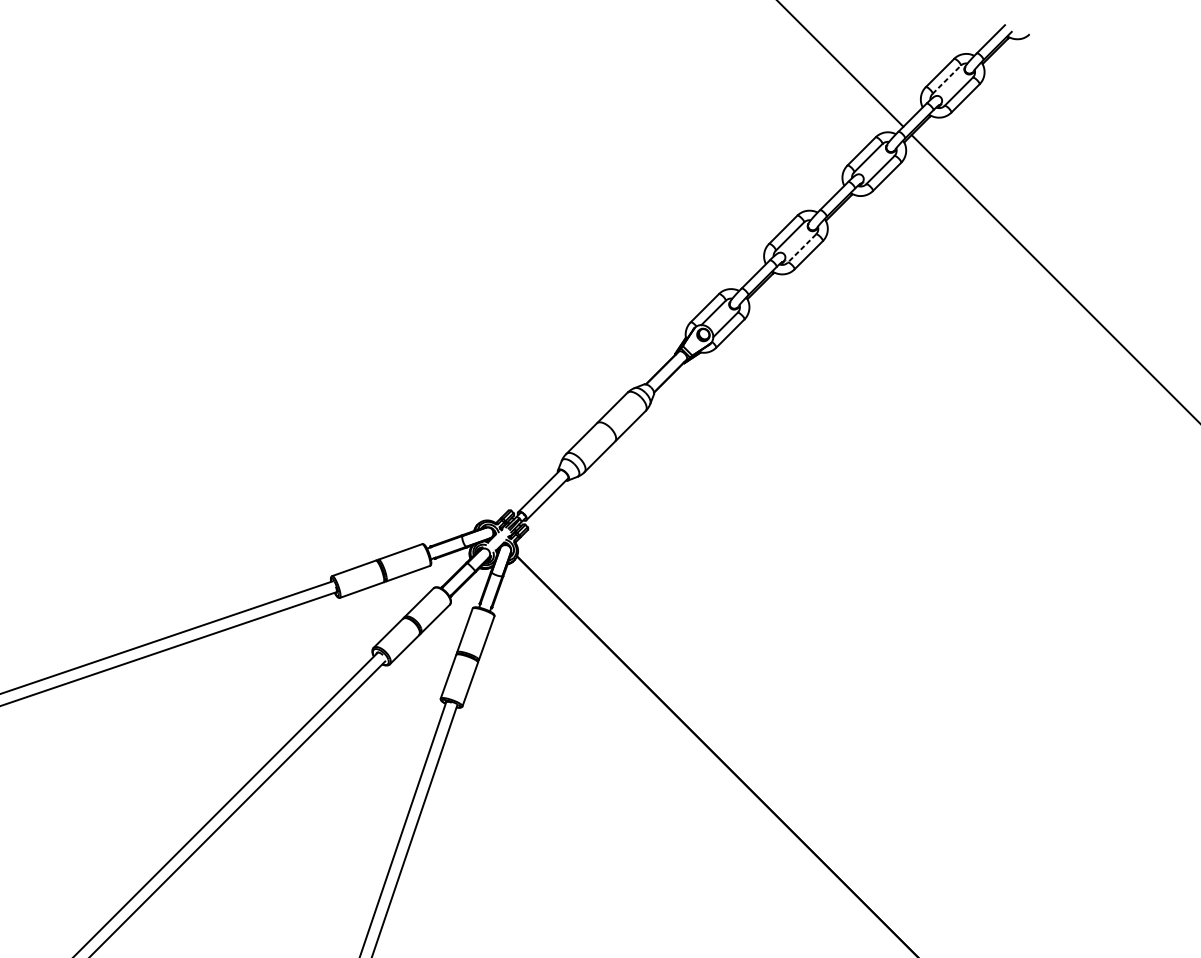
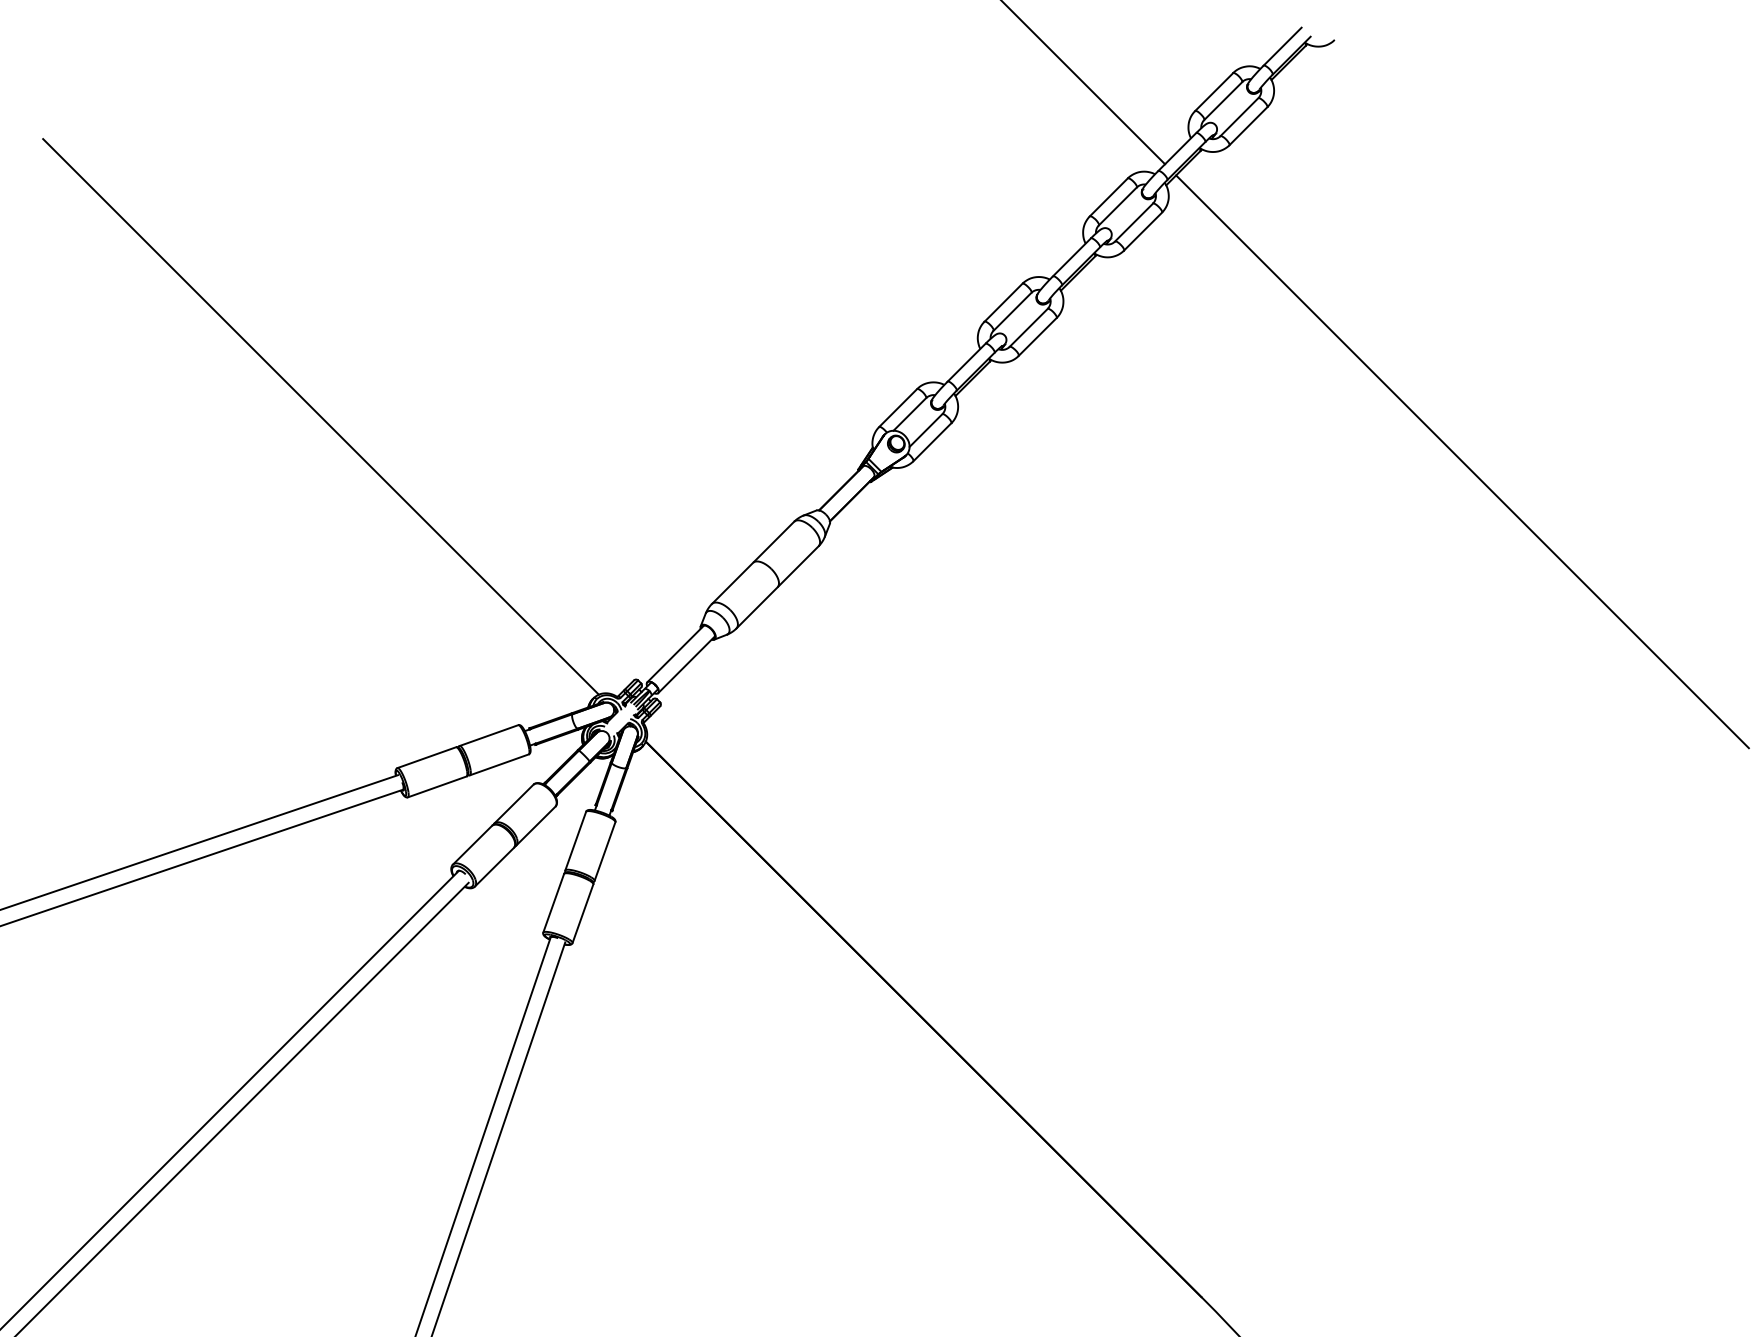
line: (946, 80) -> (1223, 101), dashed -> solid
line: (801, 248) -> (1028, 327), dashed -> solid
line: (274, 314) -> (320, 416), added

